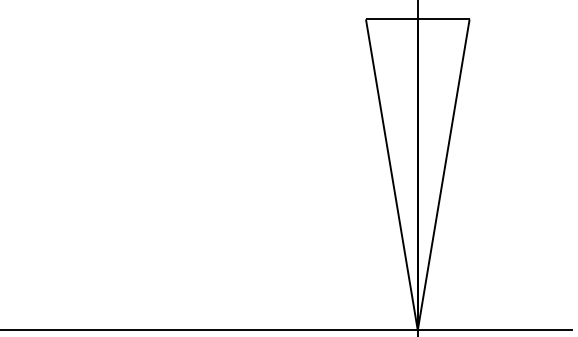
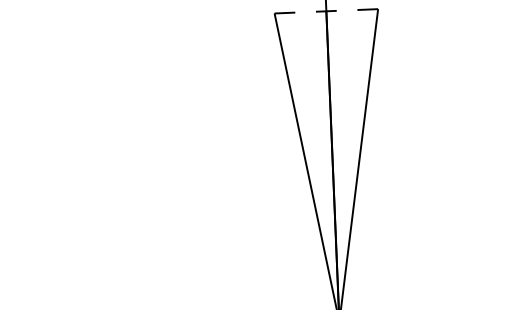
line: (417, 19) -> (326, 11), solid -> dashed

